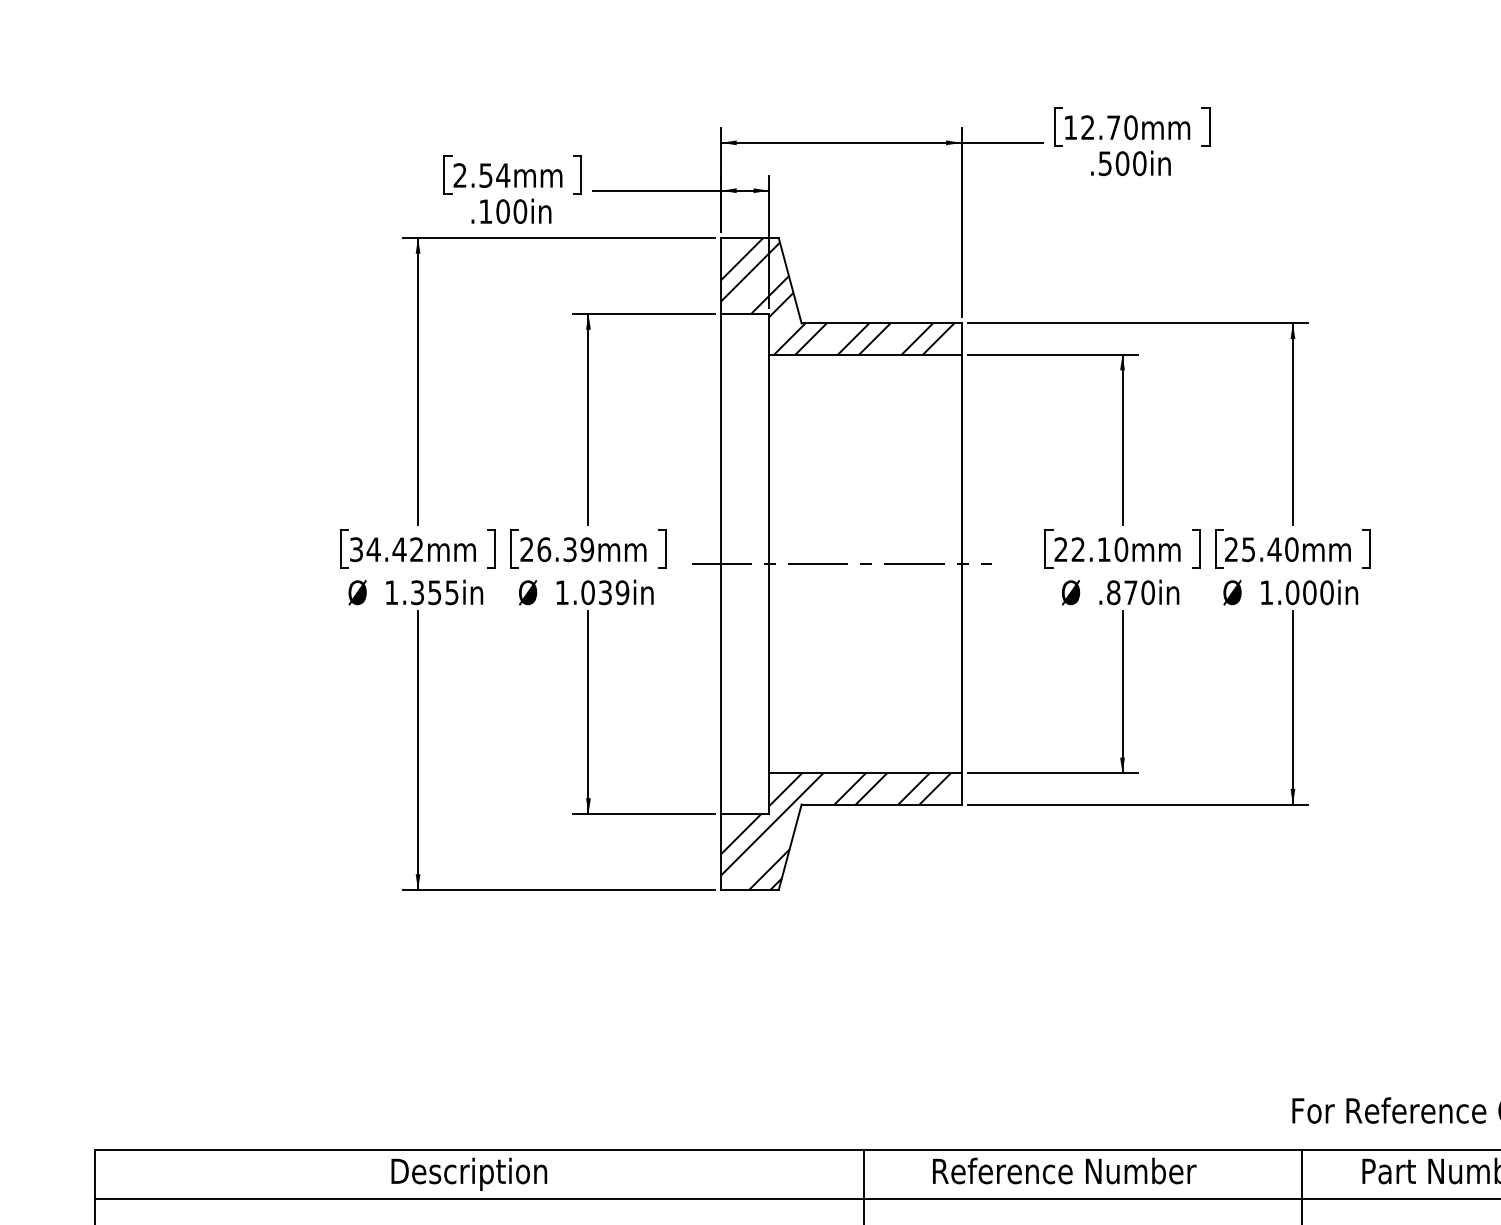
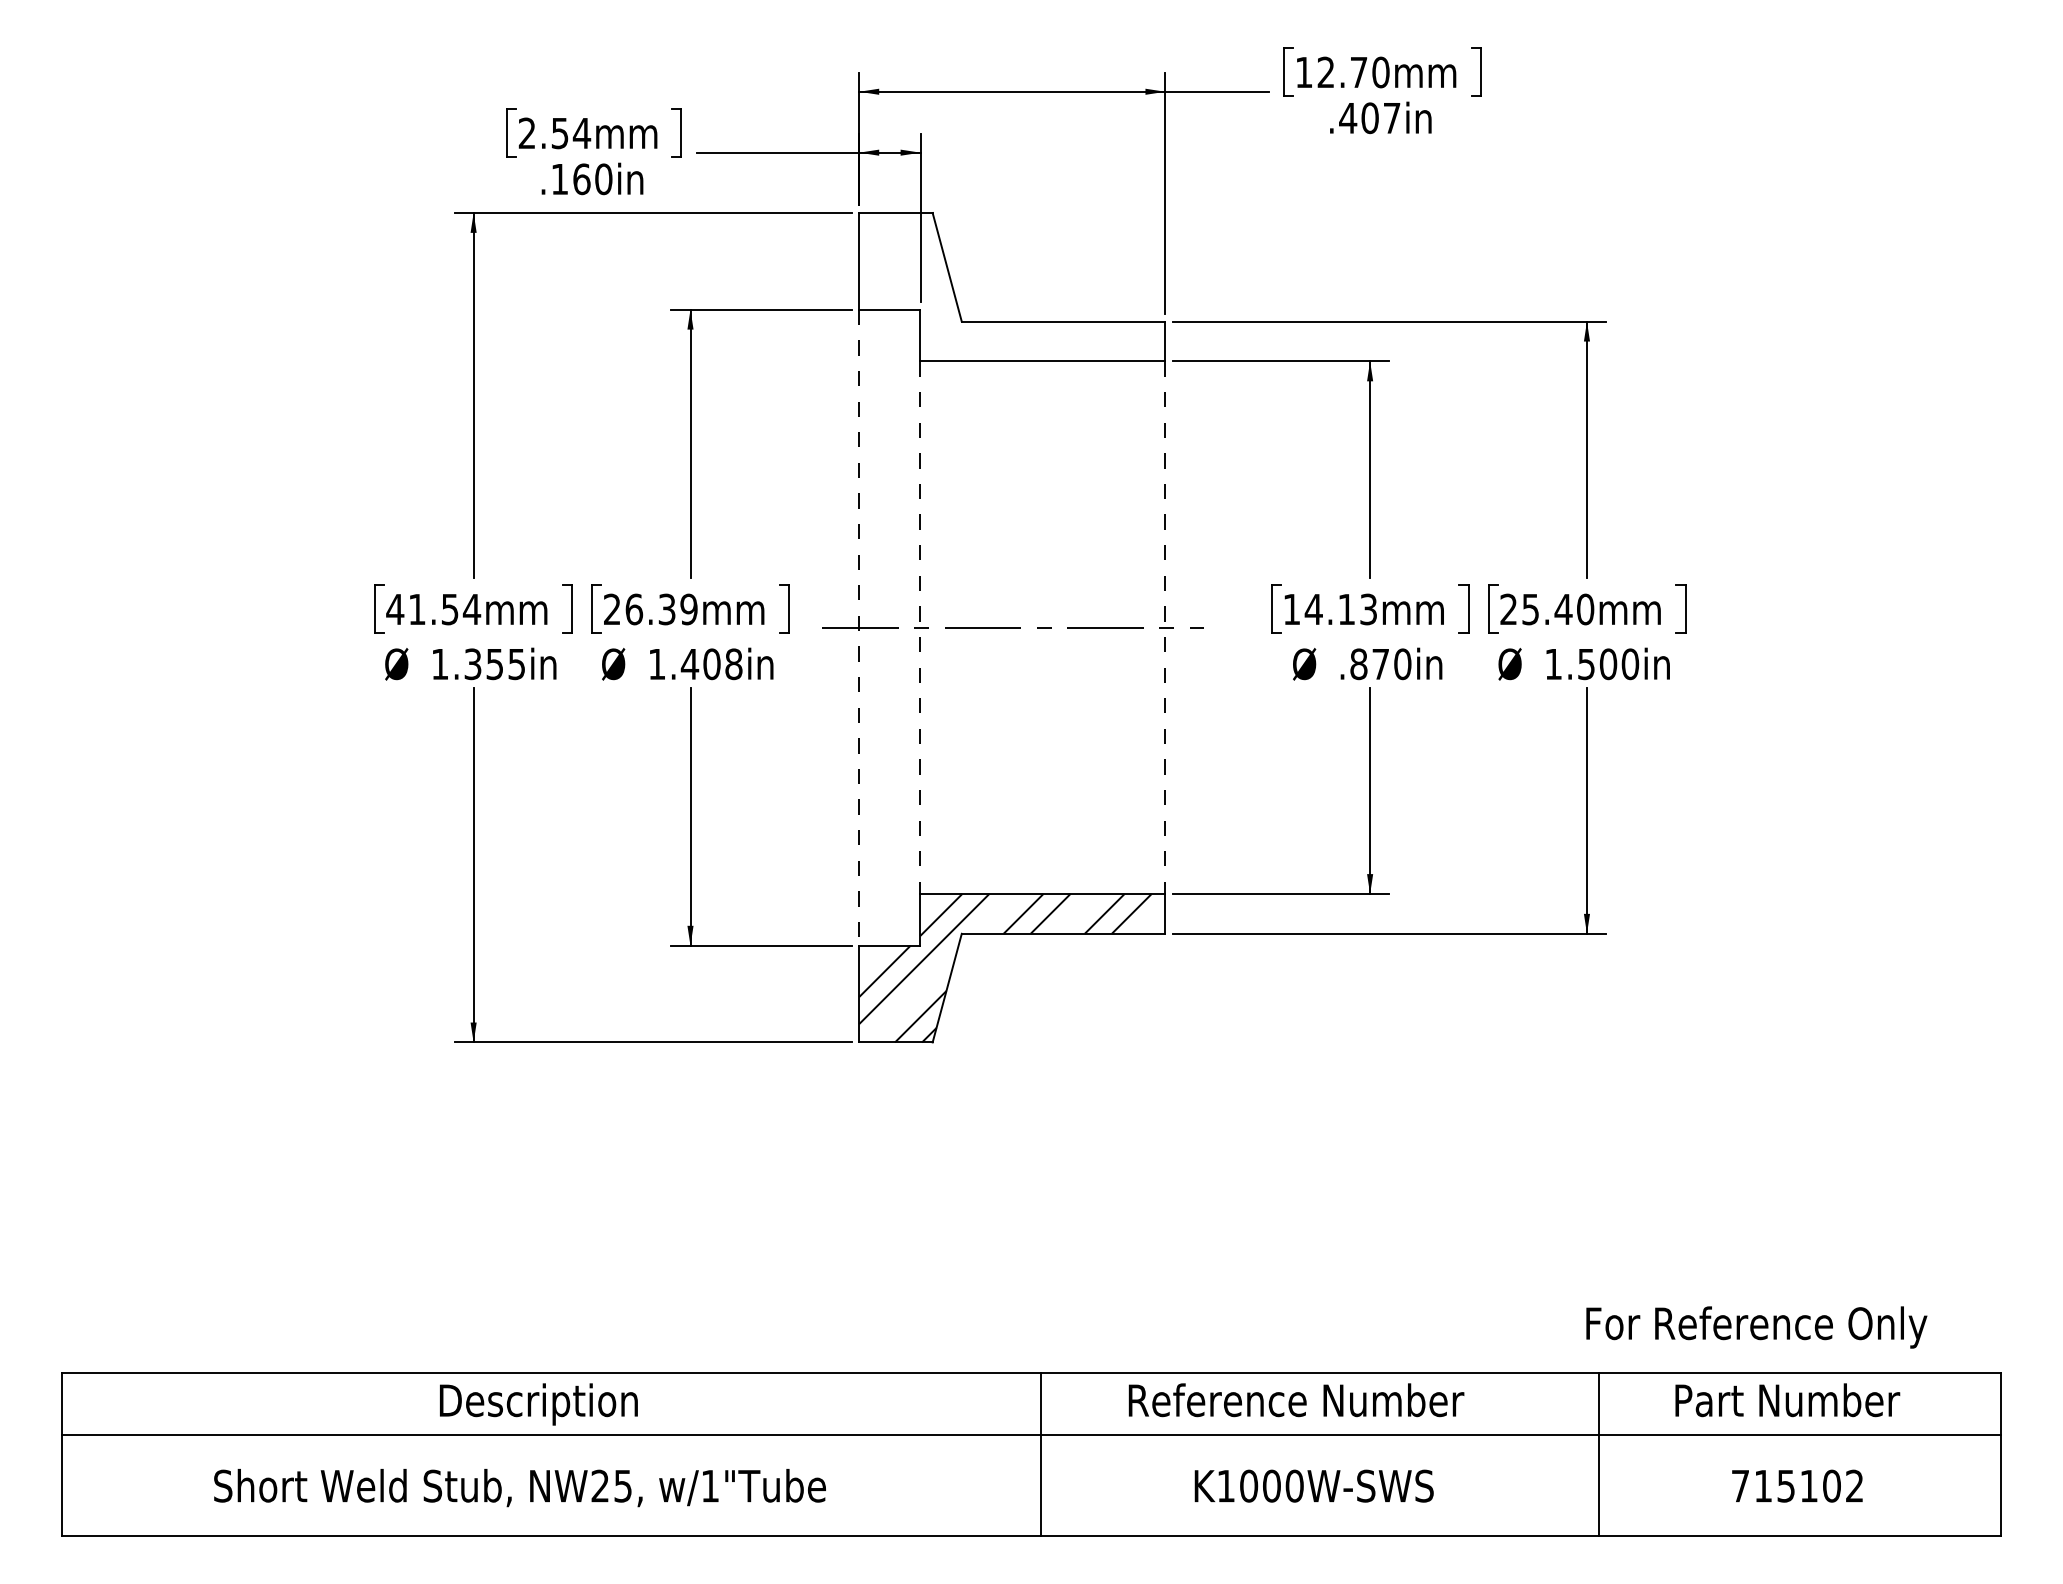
text: (1122, 163) -> (1369, 118), .500in -> .407in
text: (502, 211) -> (581, 178), .100in -> .160in
hatch: (837, 296) -> (1007, 287), removed
text: (386, 549) -> (433, 609), 34.42mm -> 41.54mm
text: (1091, 549) -> (1330, 609), 22.10mm -> 14.13mm
line: (721, 564) -> (859, 628), solid -> dashed
line: (769, 564) -> (920, 628), solid -> dashed
line: (961, 564) -> (1165, 628), solid -> dashed
text: (604, 592) -> (711, 664), 1.039in -> 1.408in
text: (1292, 592) -> (1586, 664), 1.000in -> 1.500in

